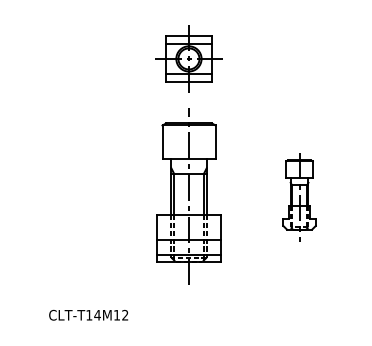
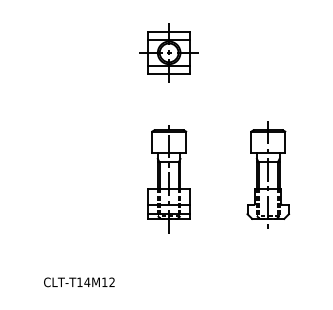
part: (298, 194) -> (267, 174), size x1.43
part: (188, 200) -> (168, 179), size x0.71

